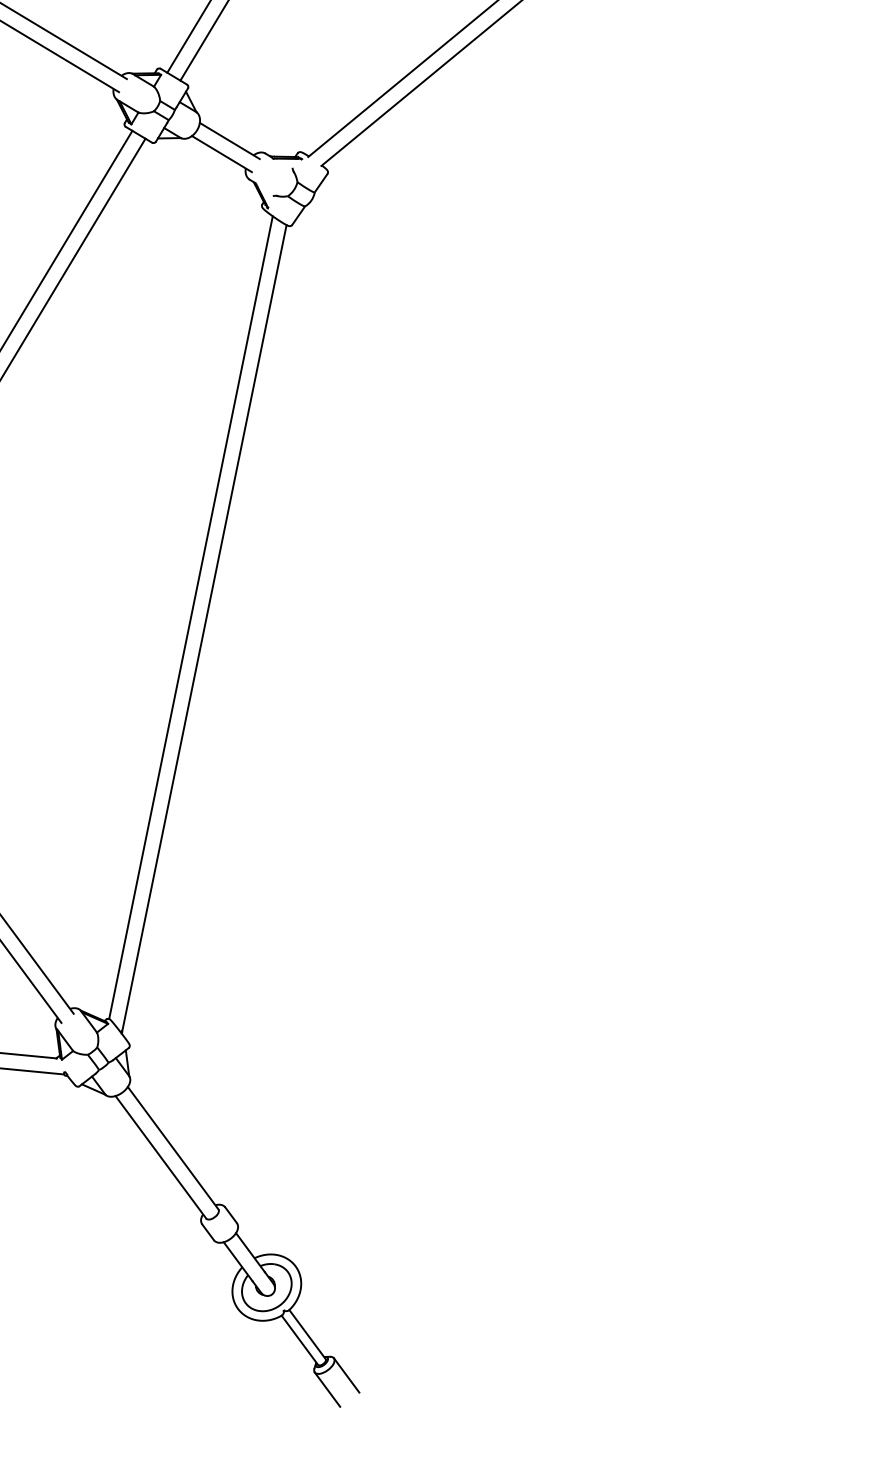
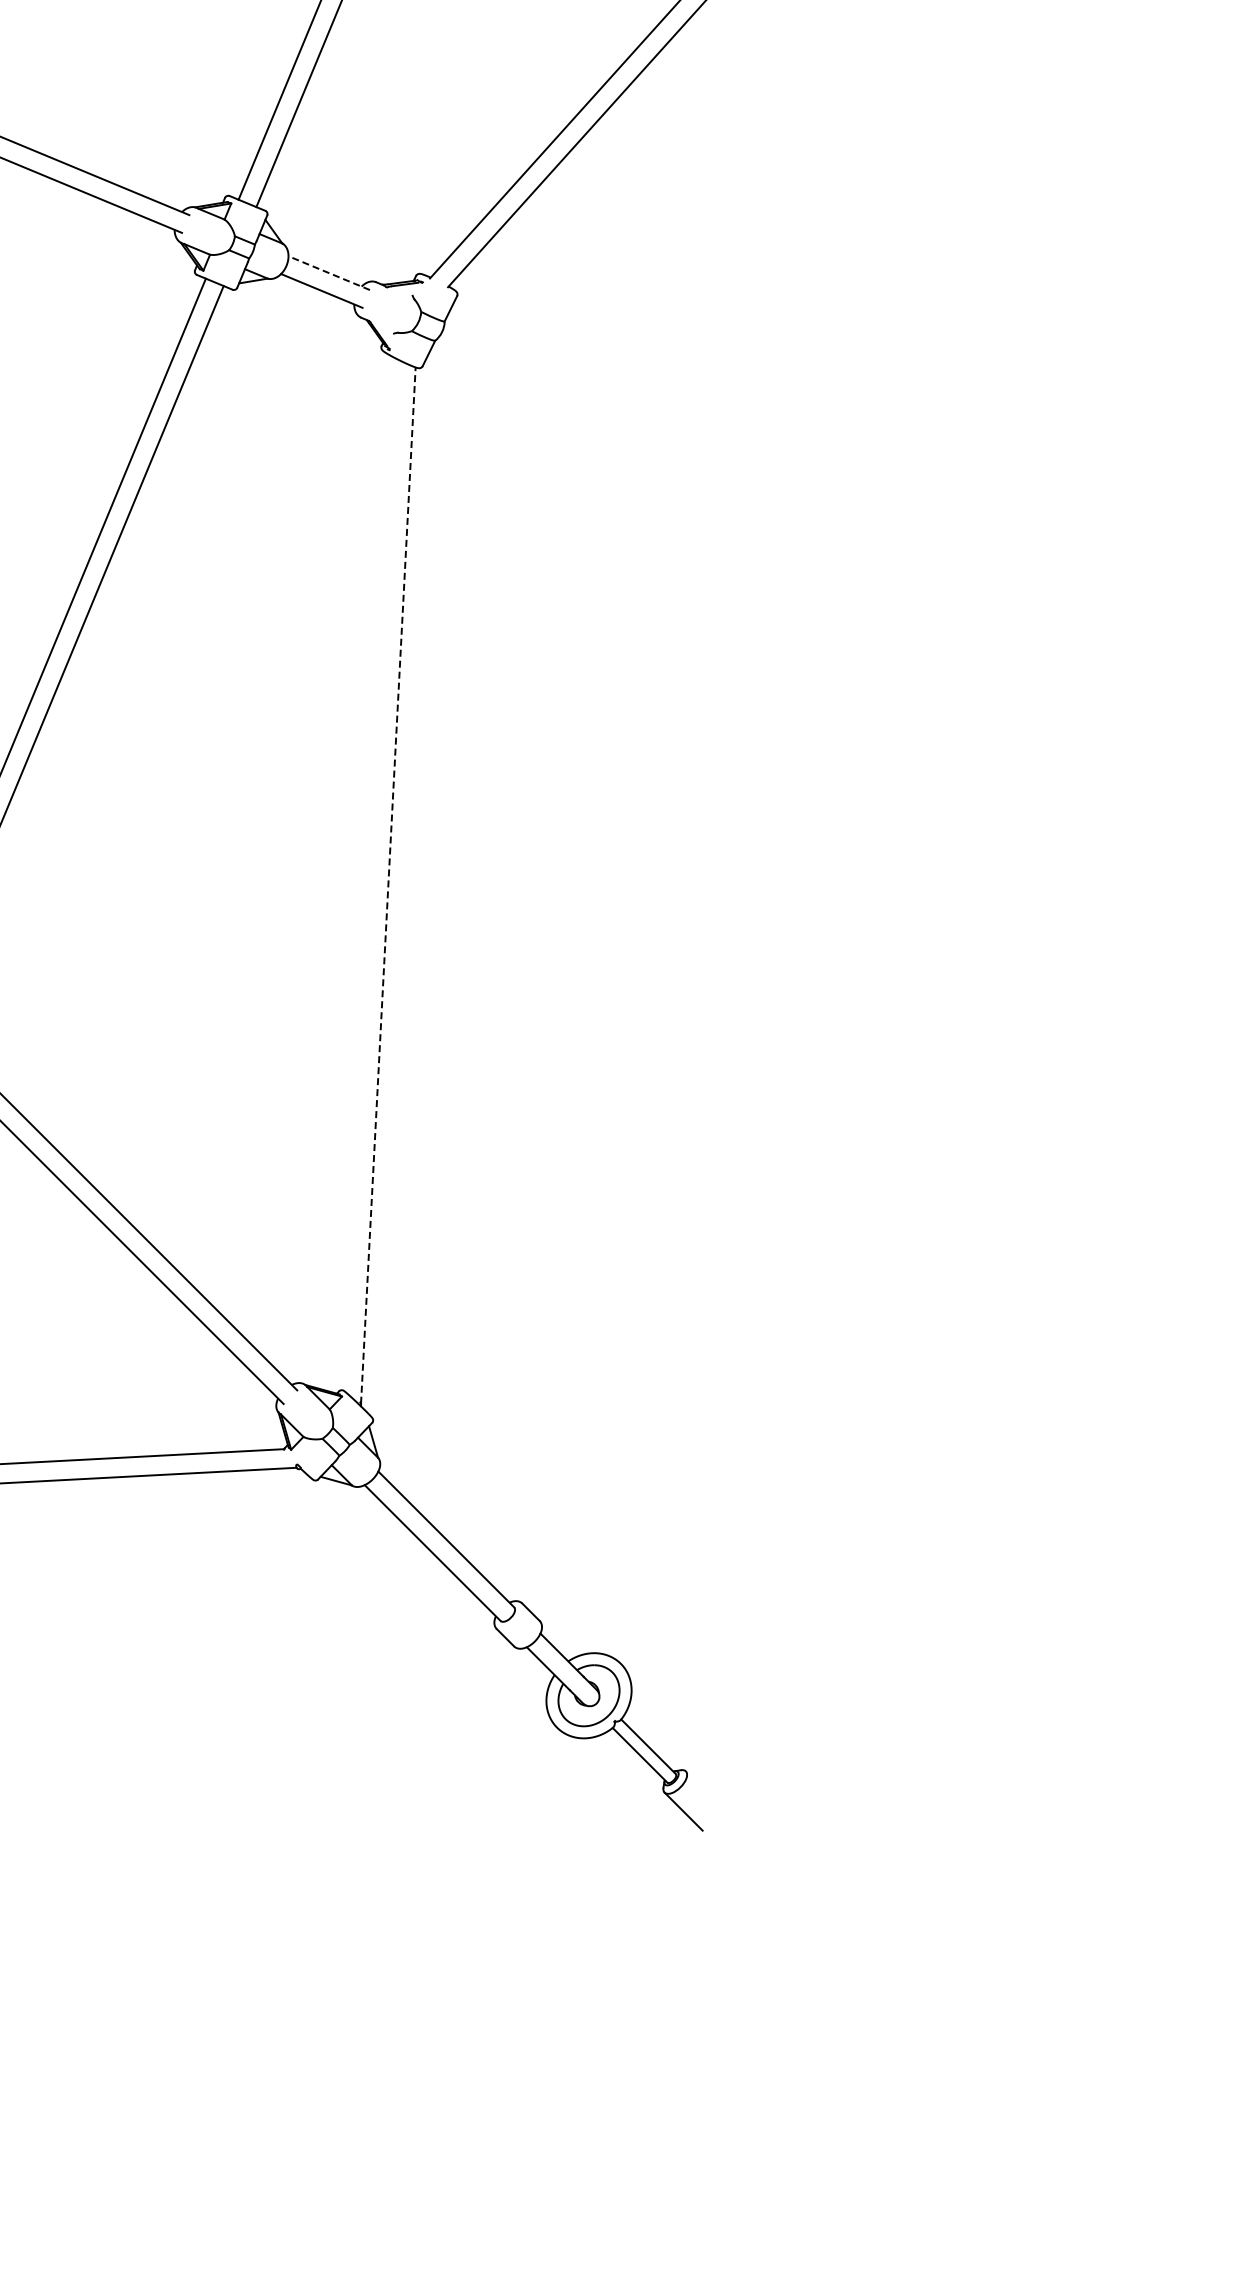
line: (229, 140) -> (328, 272), solid -> dashed
line: (190, 617) -> (369, 874), removed
line: (204, 628) -> (388, 885), solid -> dashed
line: (346, 1375) -> (704, 1790), removed

